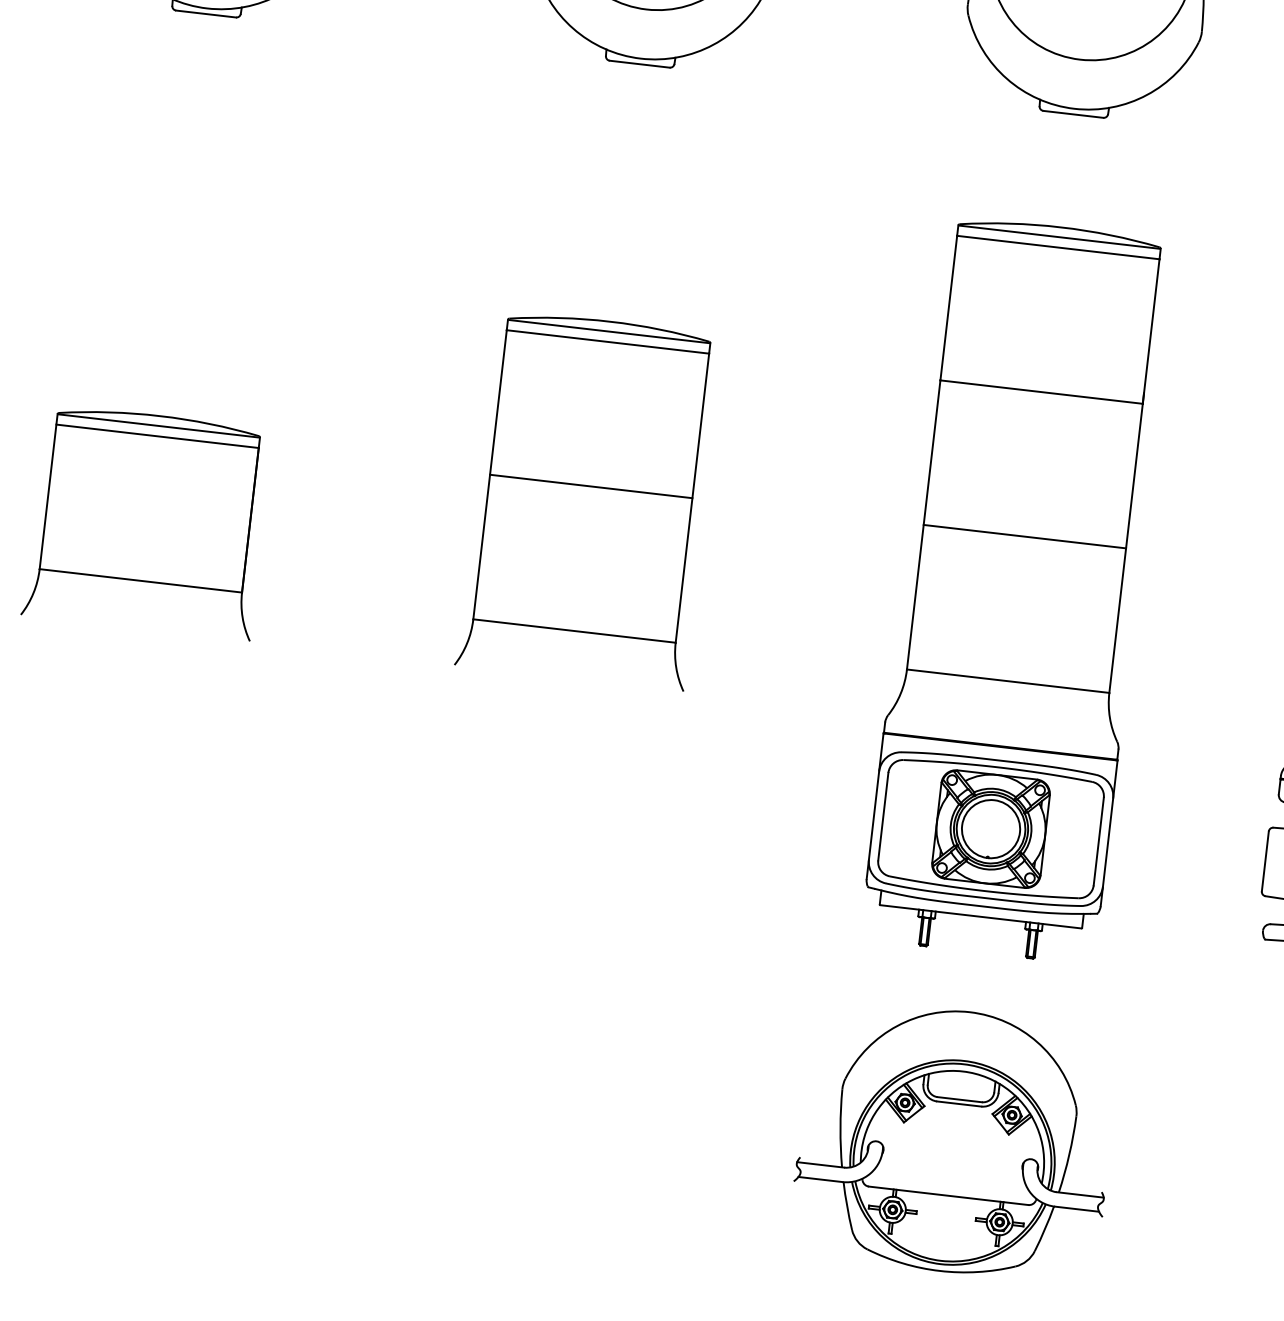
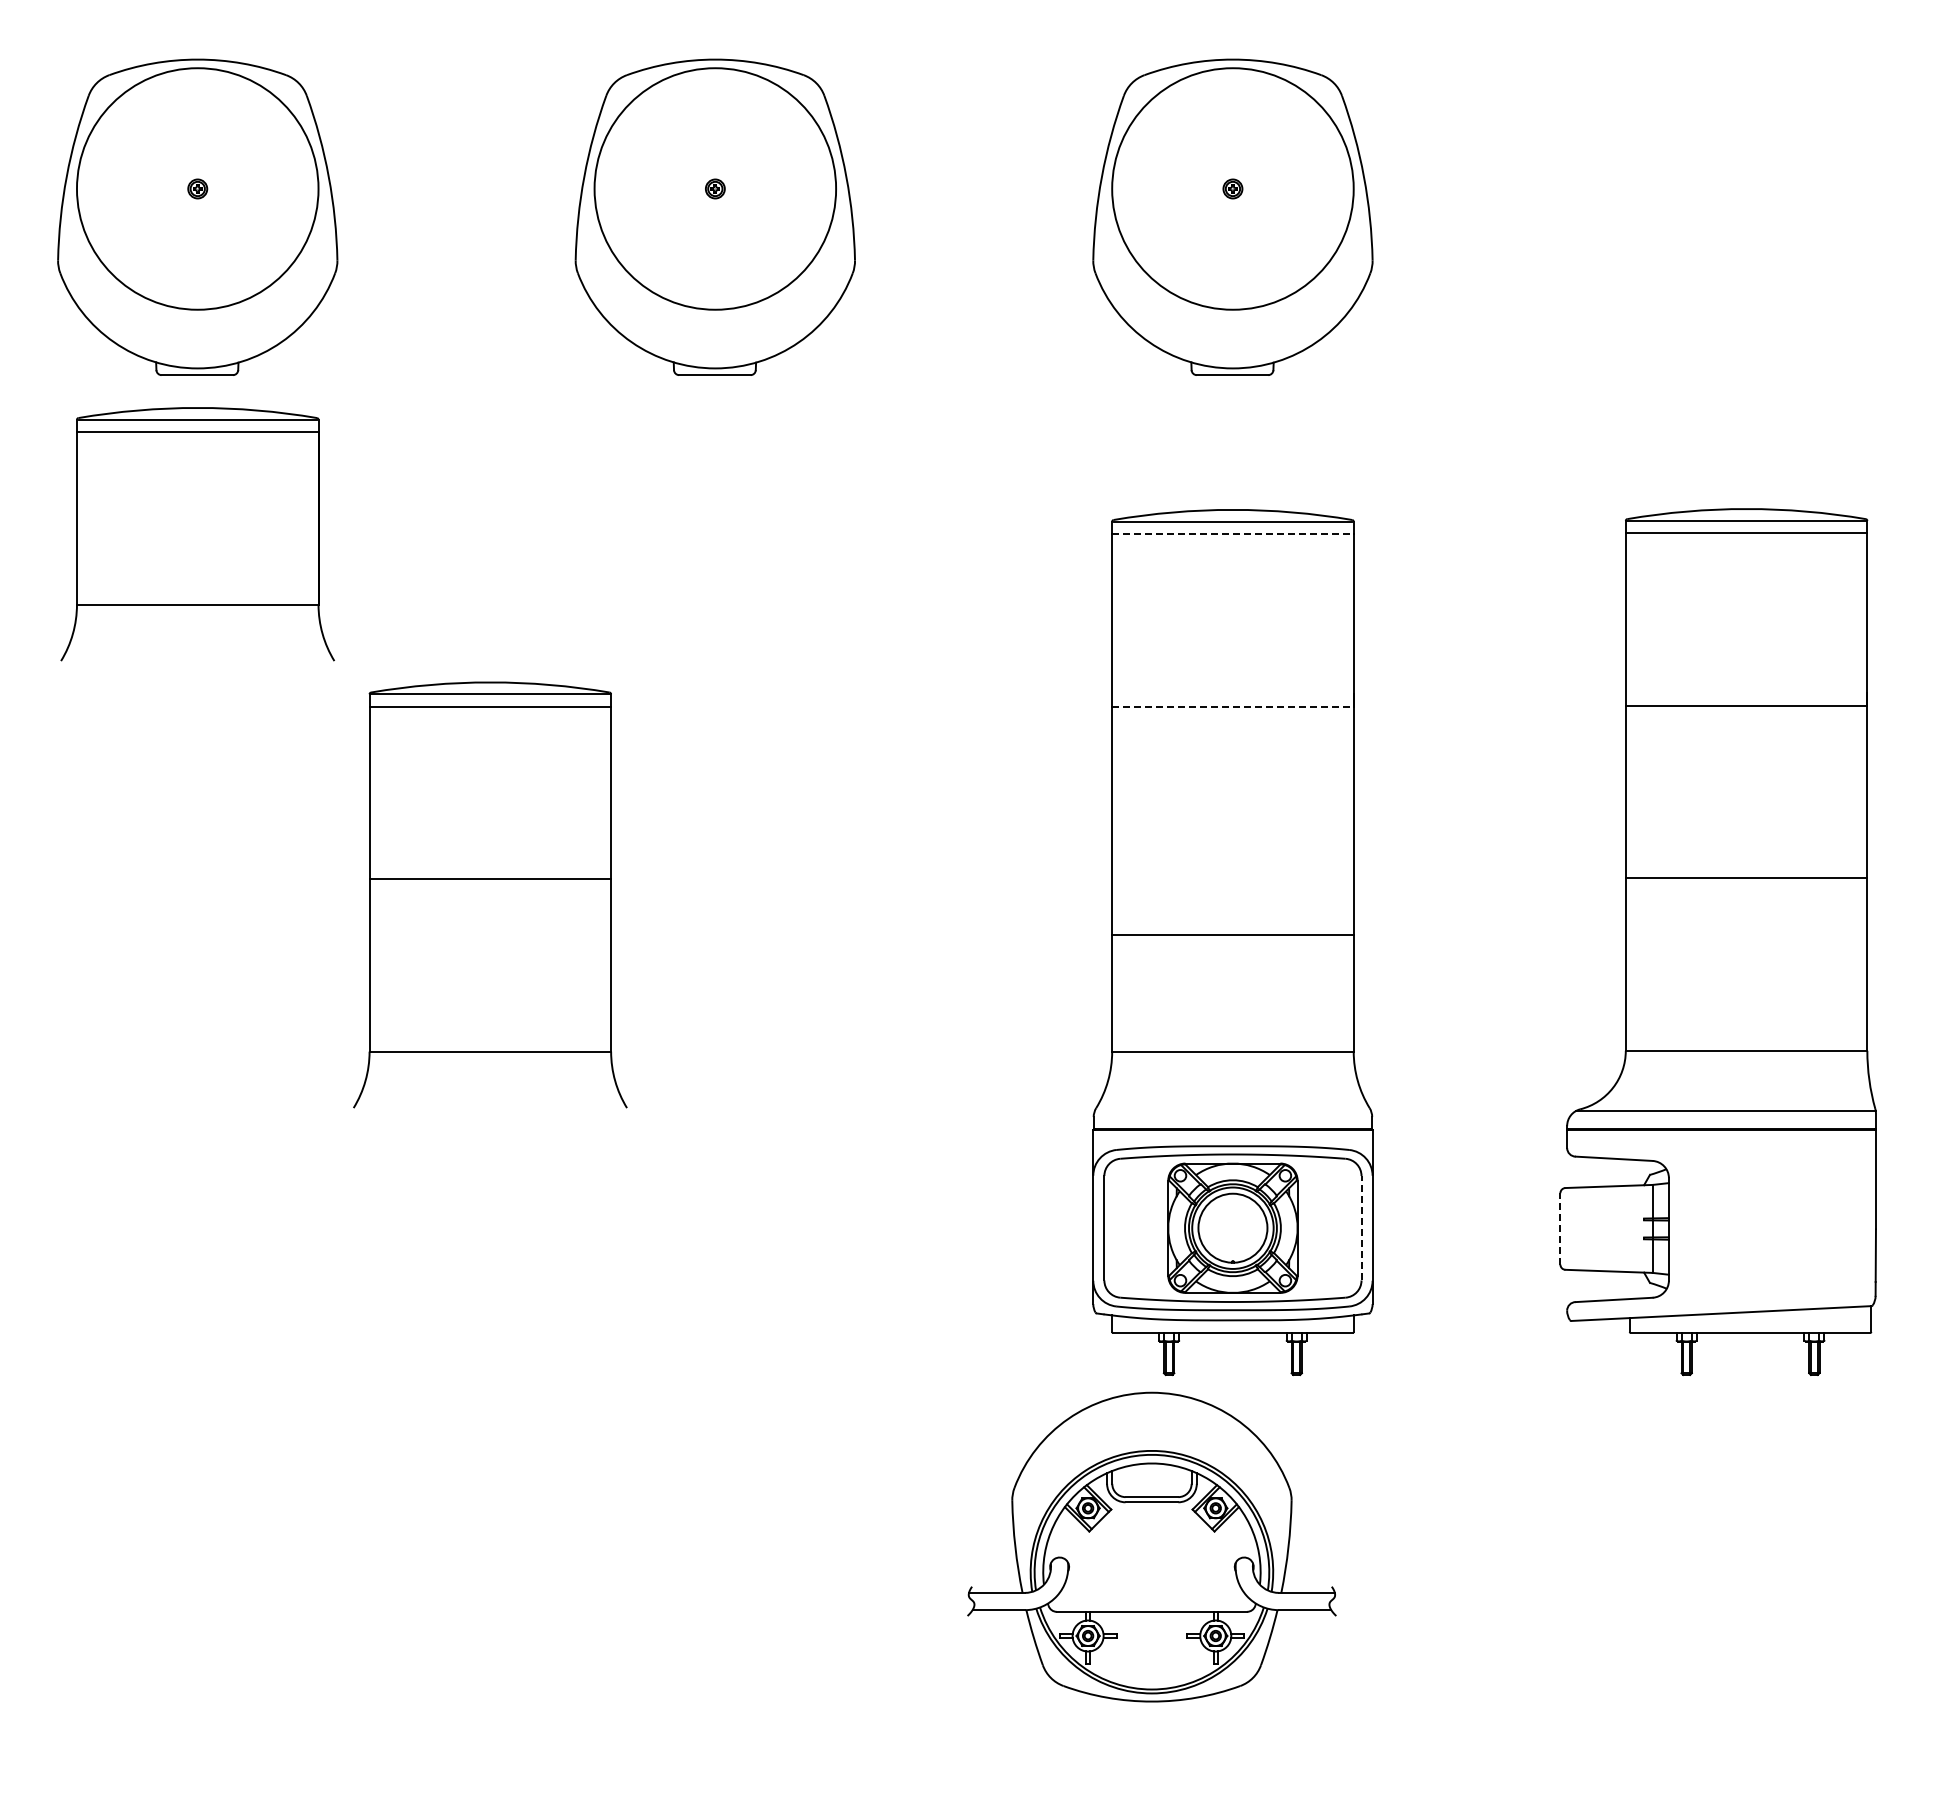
line: (1057, 247) -> (1232, 534), solid -> dashed
line: (1041, 391) -> (1232, 706), solid -> dashed
part: (589, 499) -> (490, 894), moved
part: (147, 522) -> (197, 534), moved
line: (1024, 536) -> (1232, 935), moved
line: (1098, 840) -> (1361, 1227), solid -> dashed
line: (1265, 861) -> (1560, 1228), solid -> dashed
part: (954, 1140) -> (1151, 1546), moved

